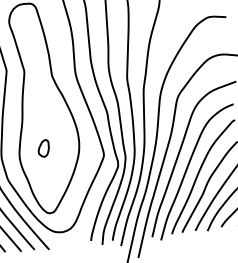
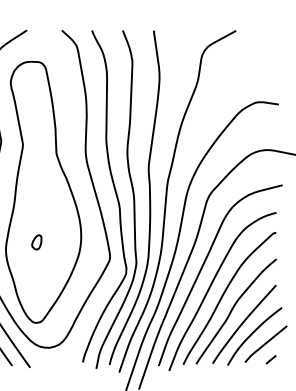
part: (43, 148) -> (36, 242), size x0.7

